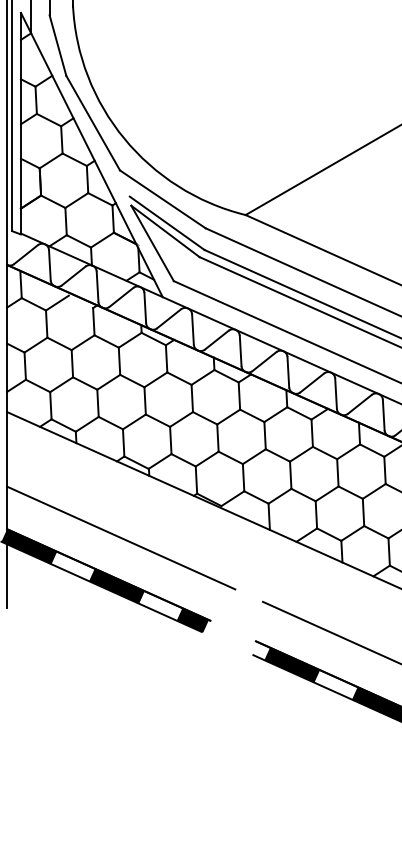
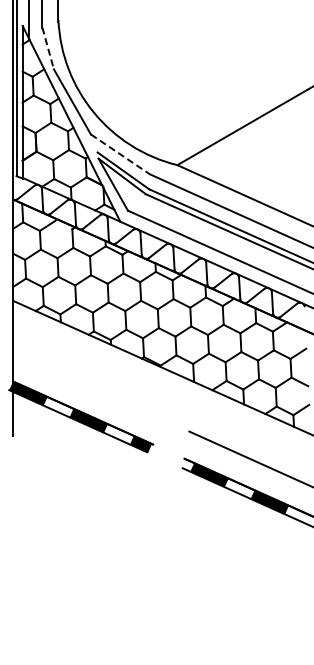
line: (58, 45) -> (48, 48), solid -> dashed
line: (163, 199) -> (120, 154), solid -> dashed
line: (120, 537) -> (91, 387), removed

